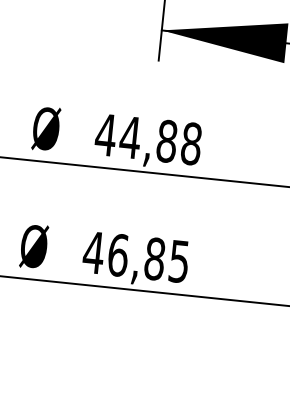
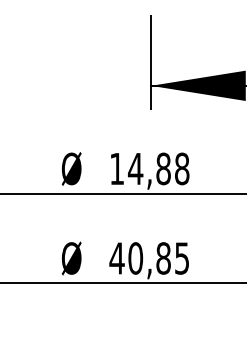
text: (105, 134) -> (116, 168), 44,88 -> 14,88
text: (117, 255) -> (135, 258), 46,85 -> 40,85

